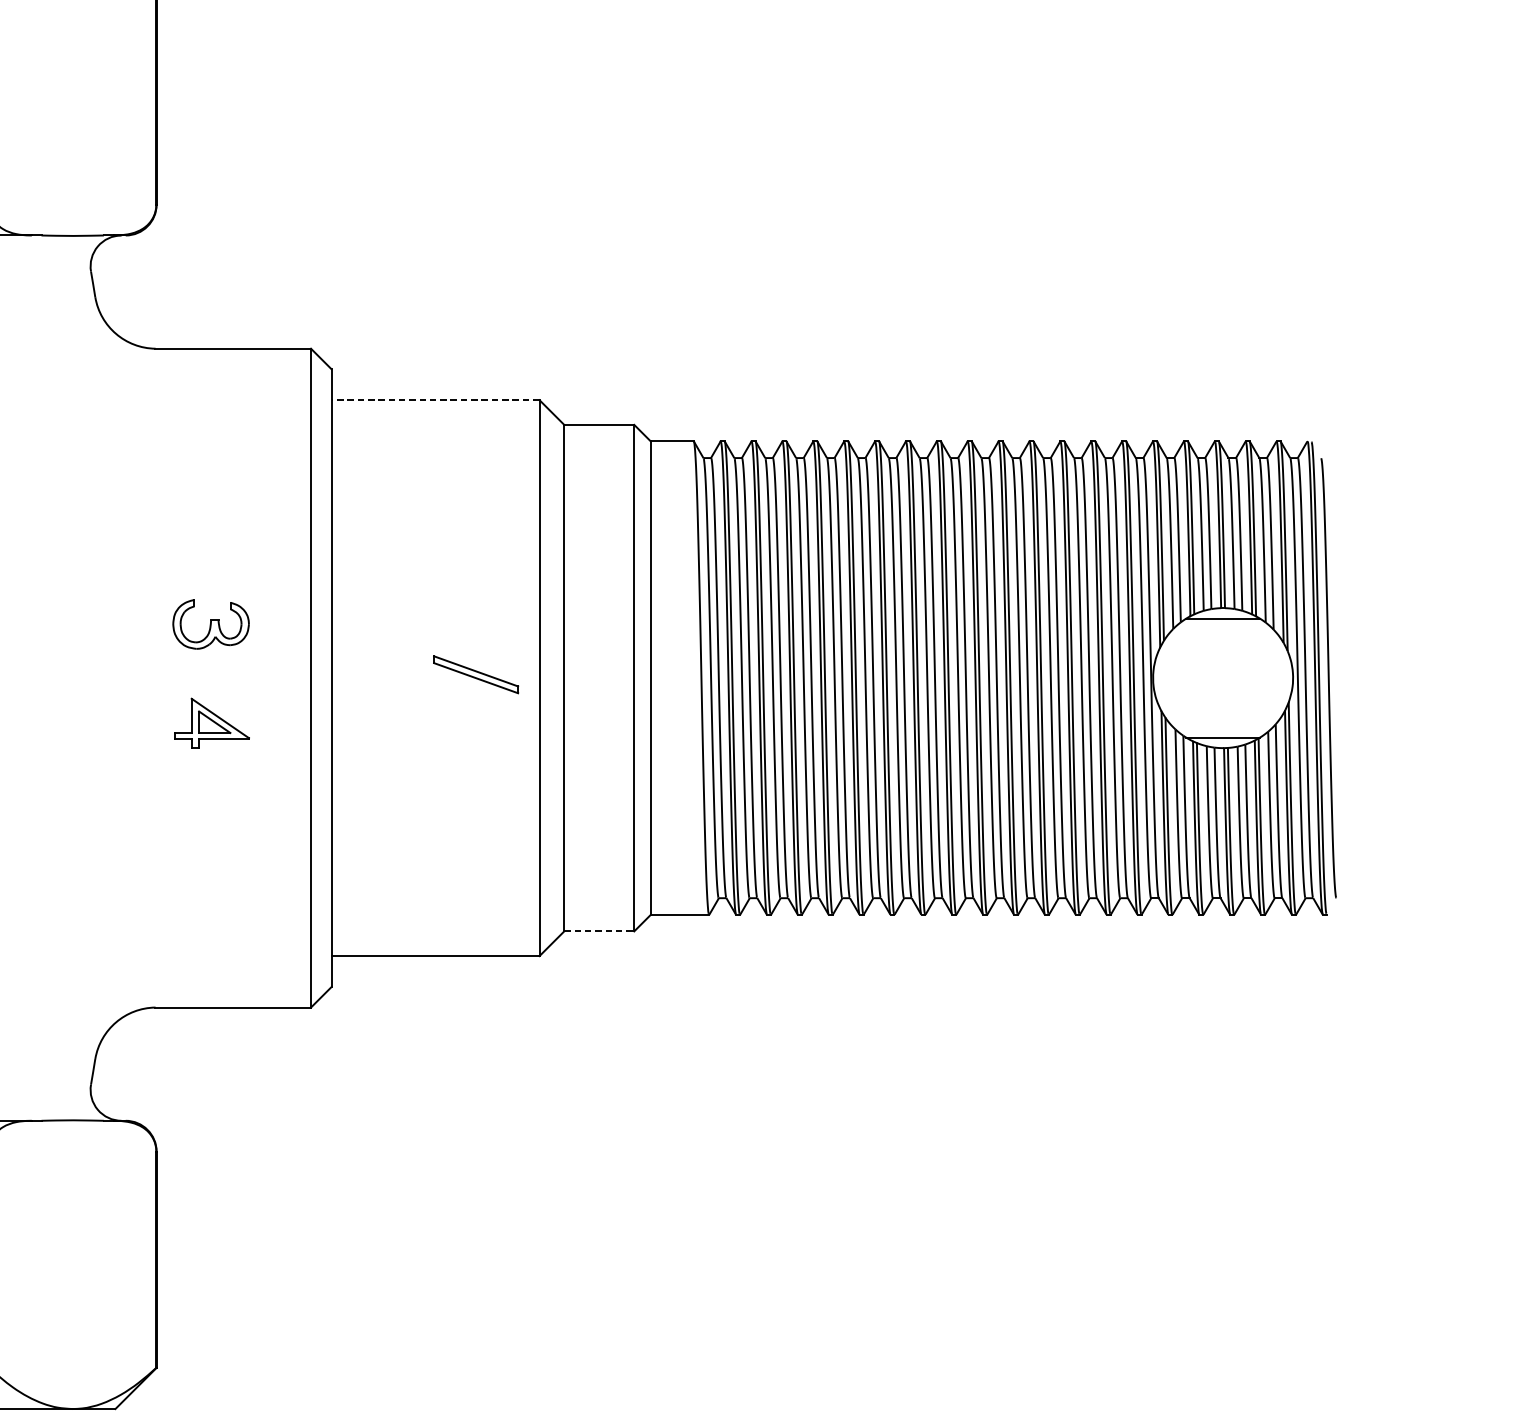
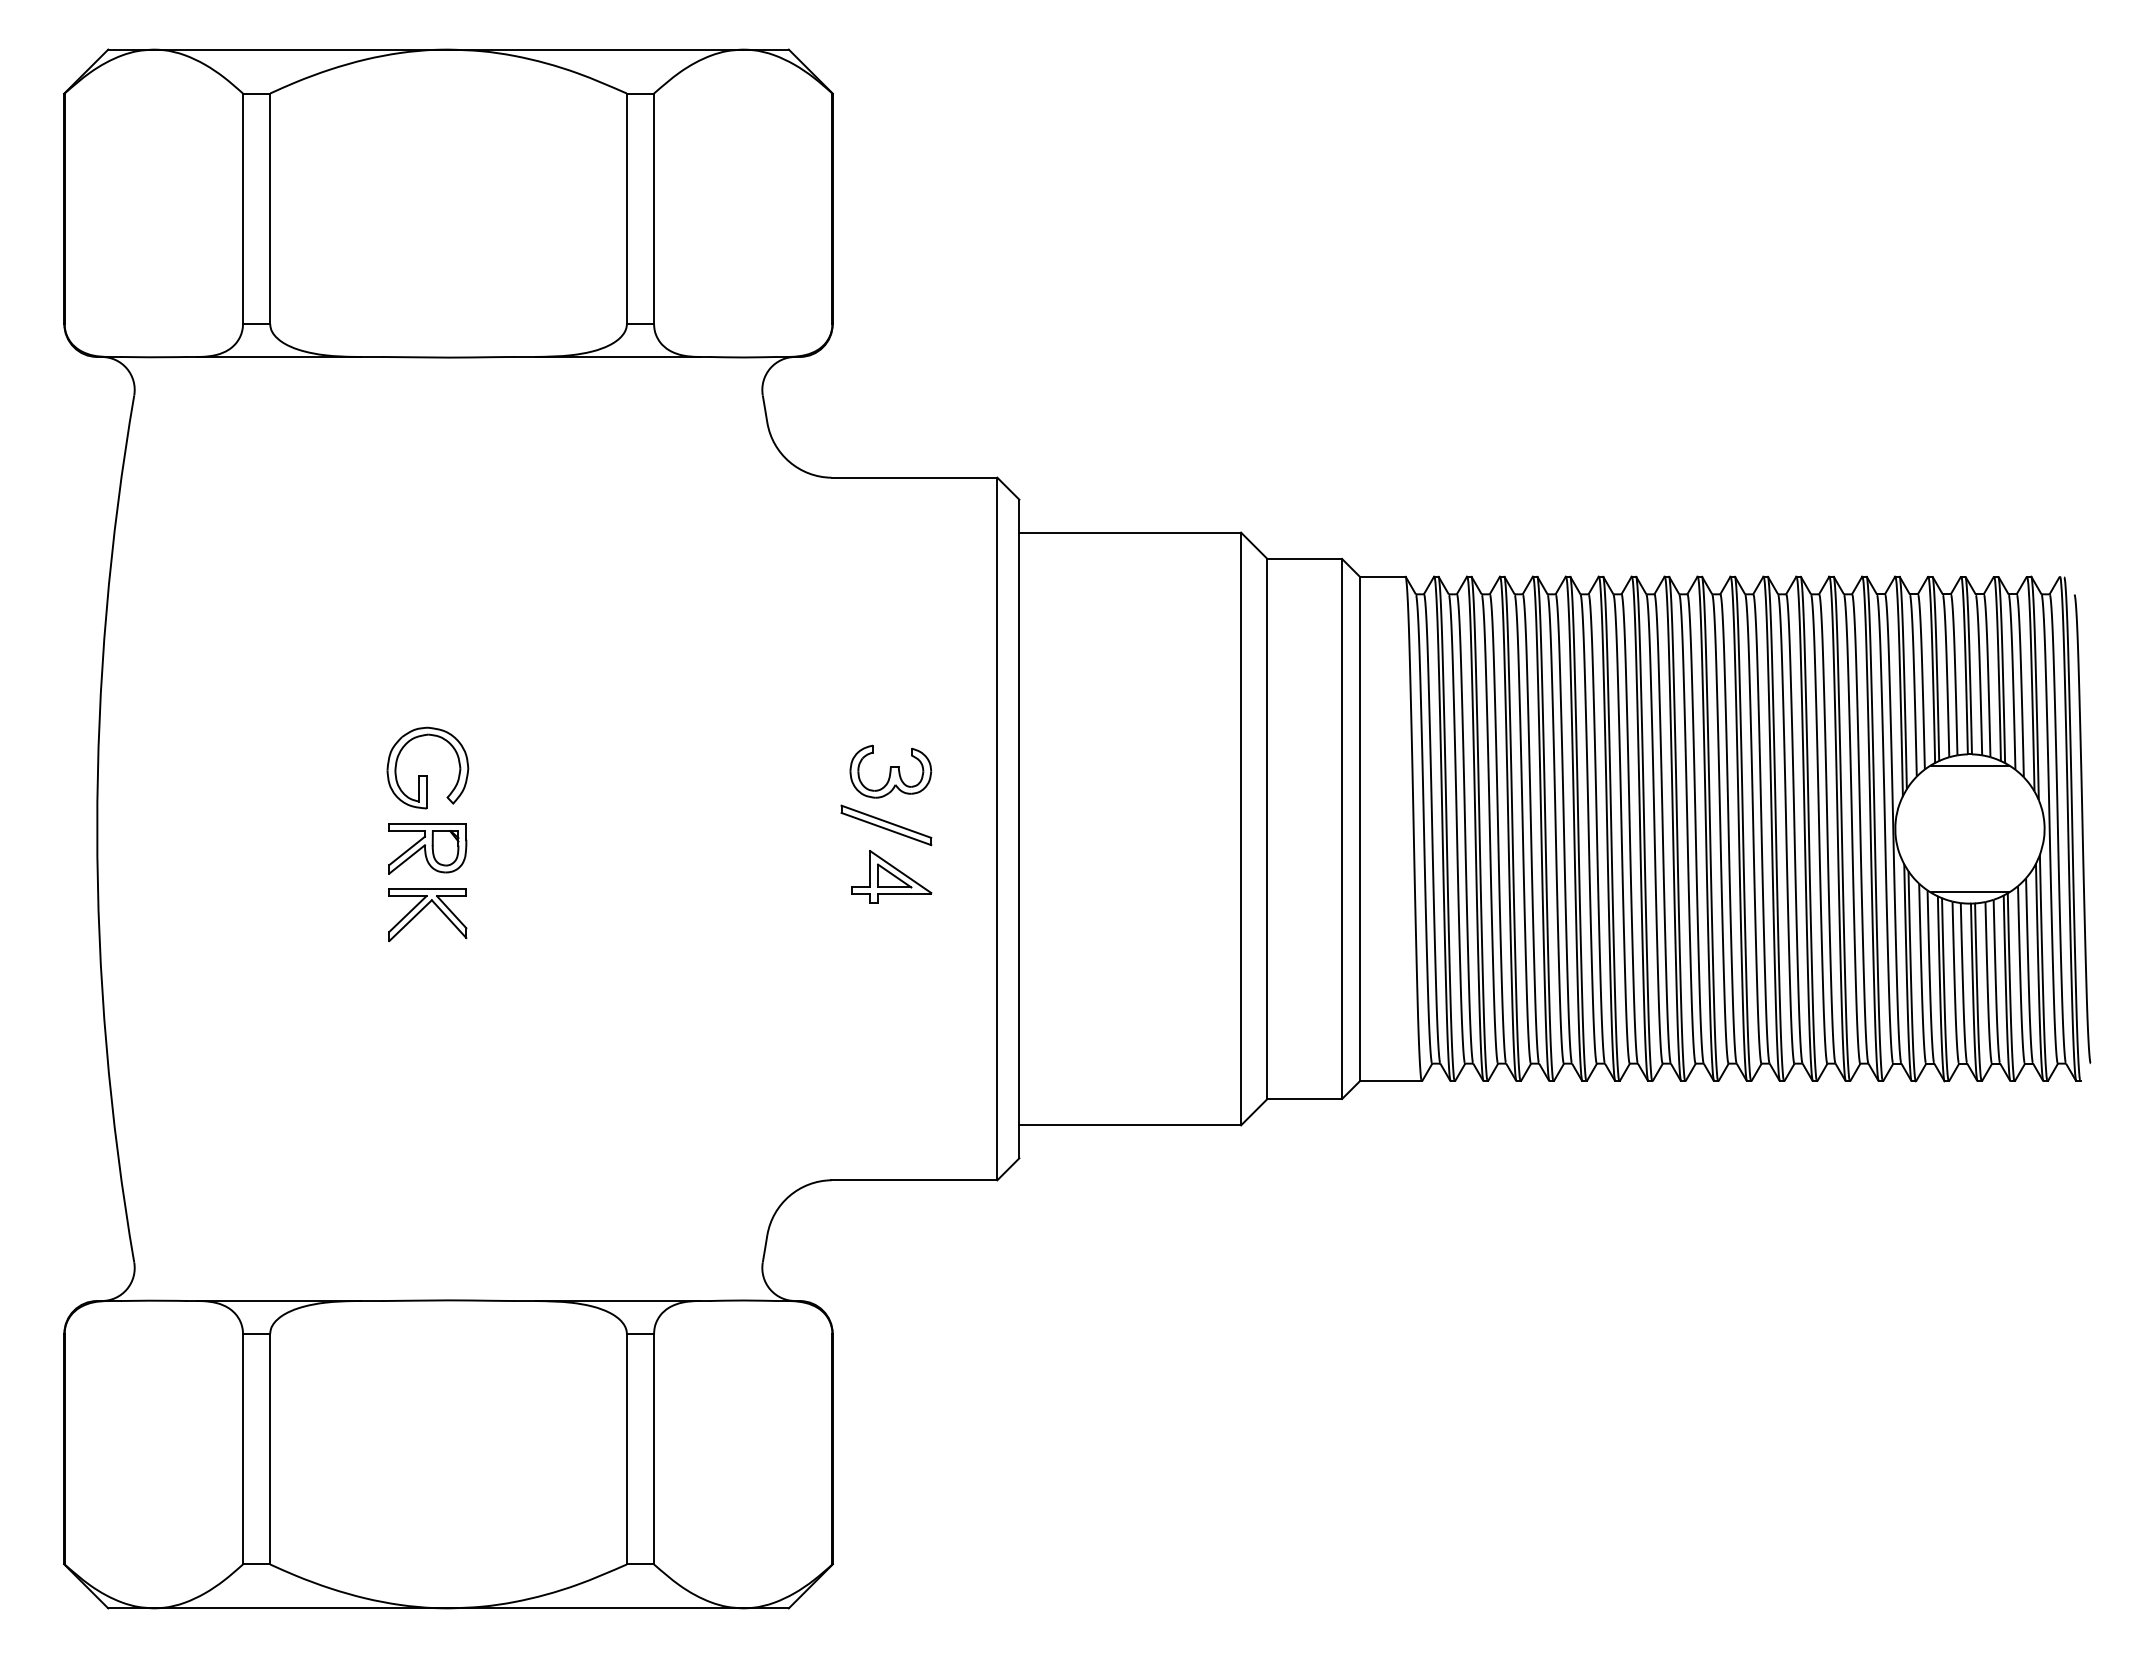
line: (435, 400) -> (1130, 532), dashed -> solid
part: (476, 674) -> (886, 825), moved
line: (599, 931) -> (1305, 1099), dashed -> solid

